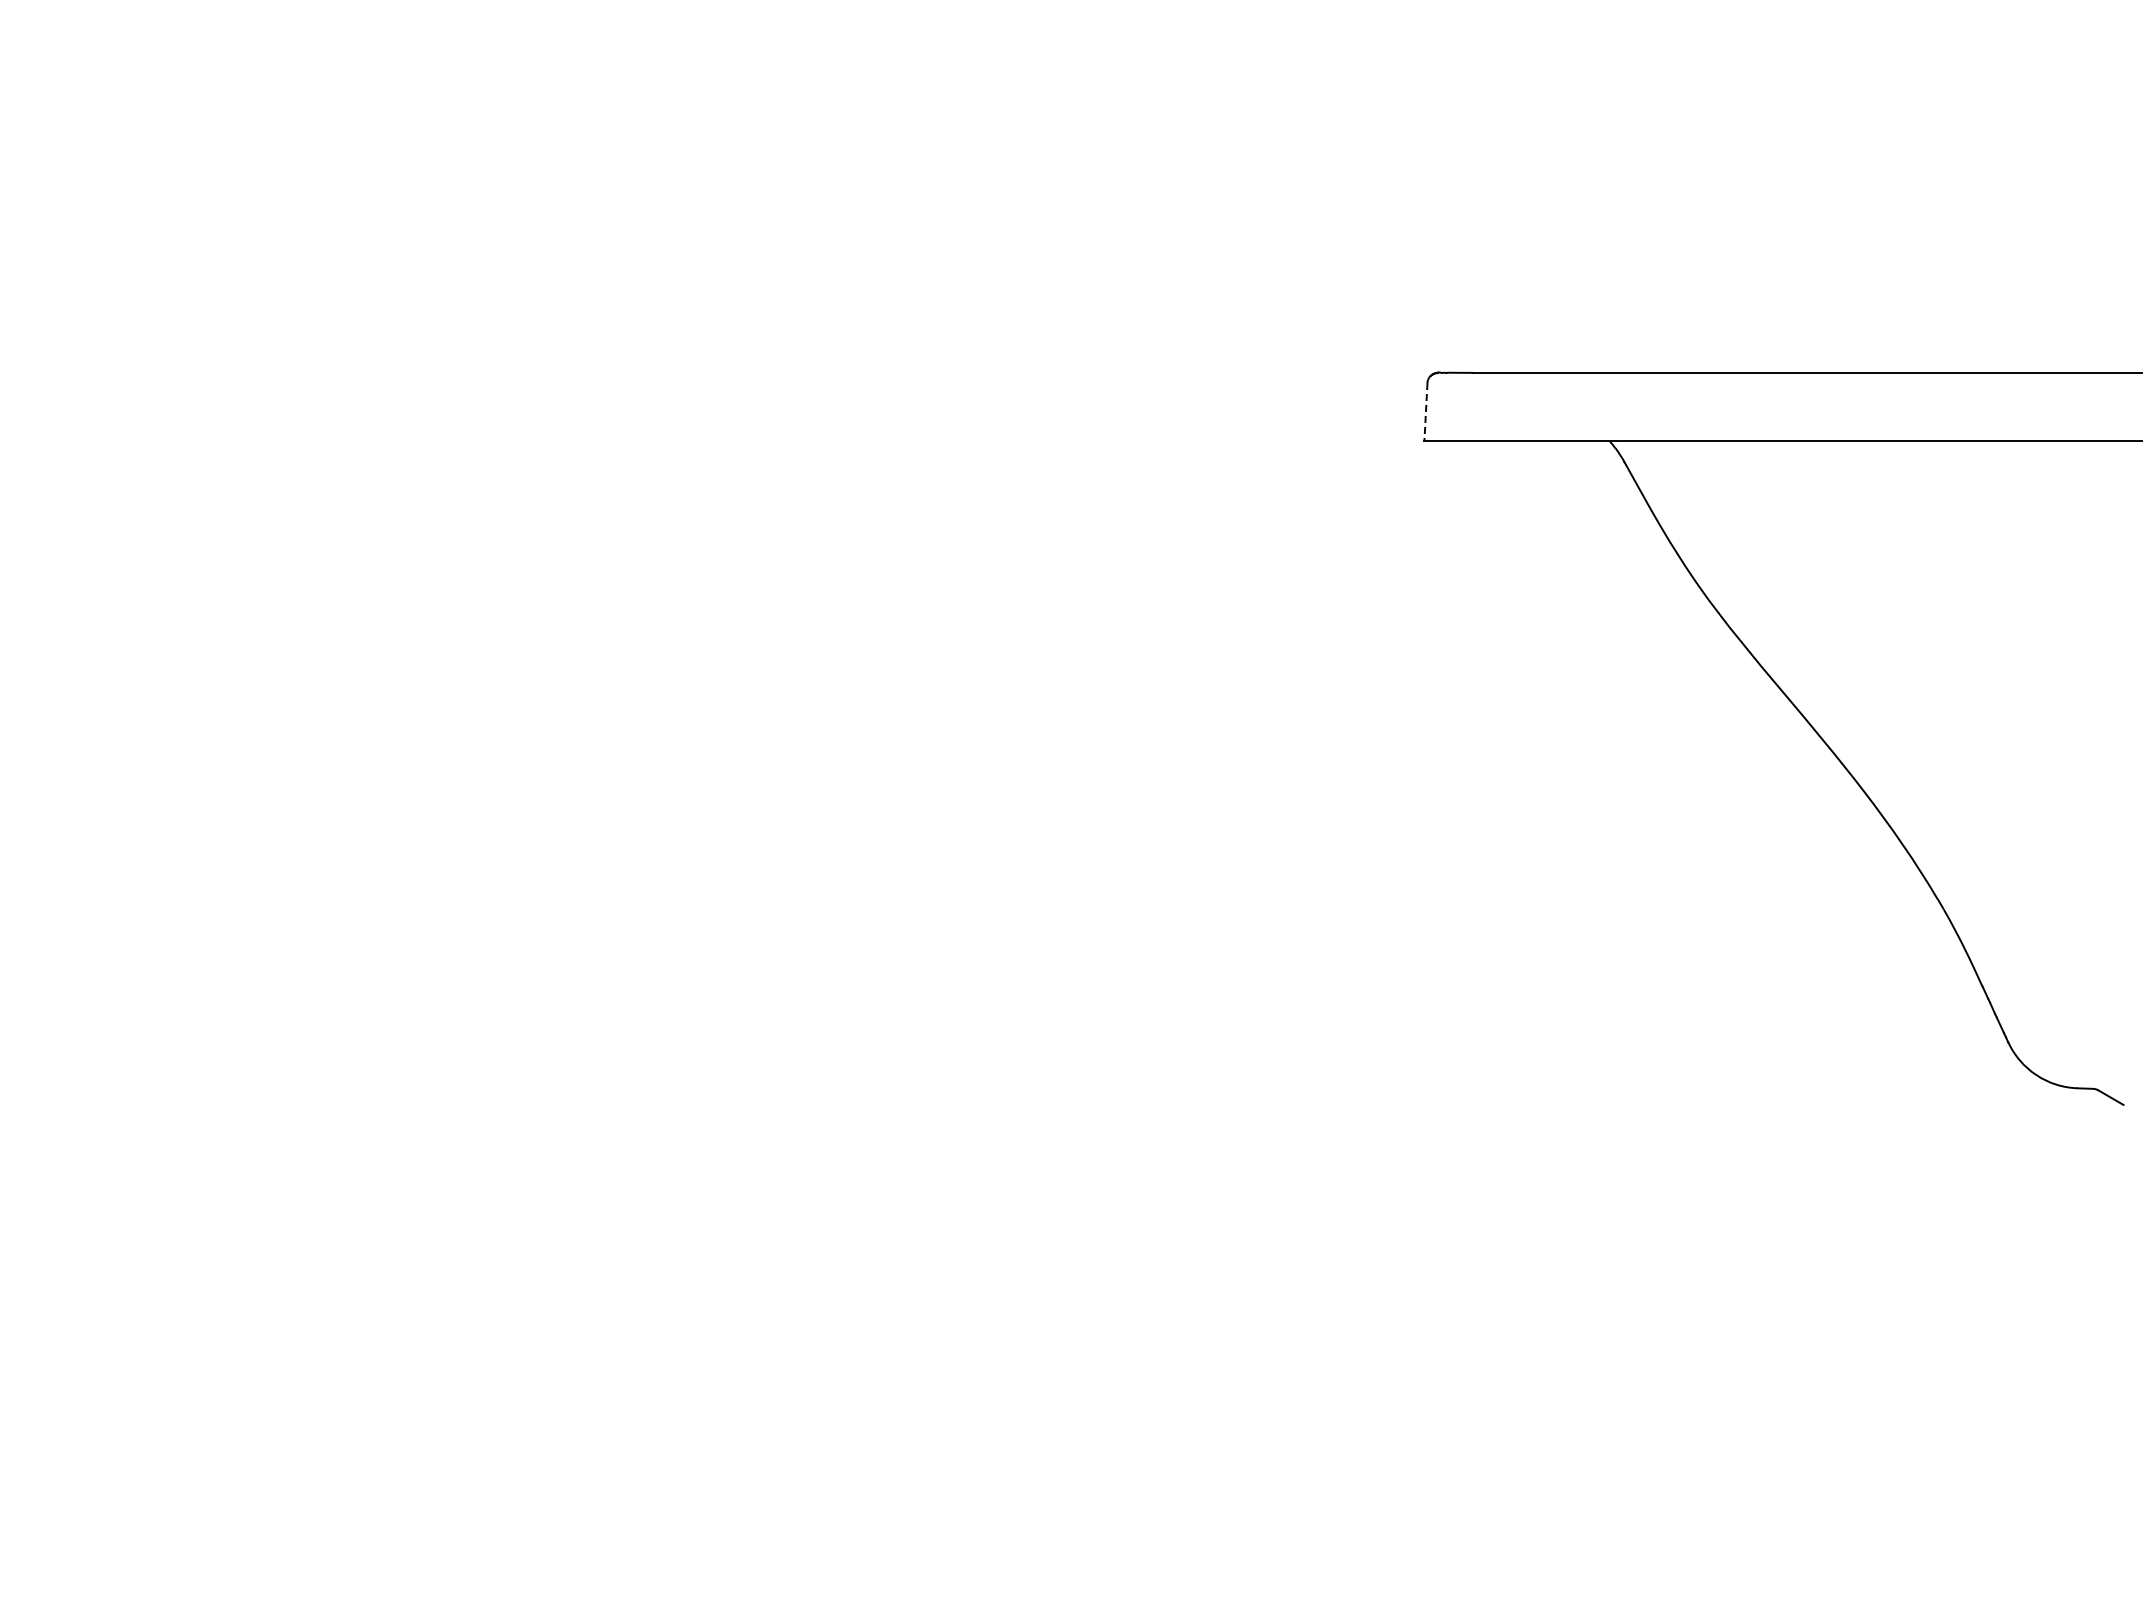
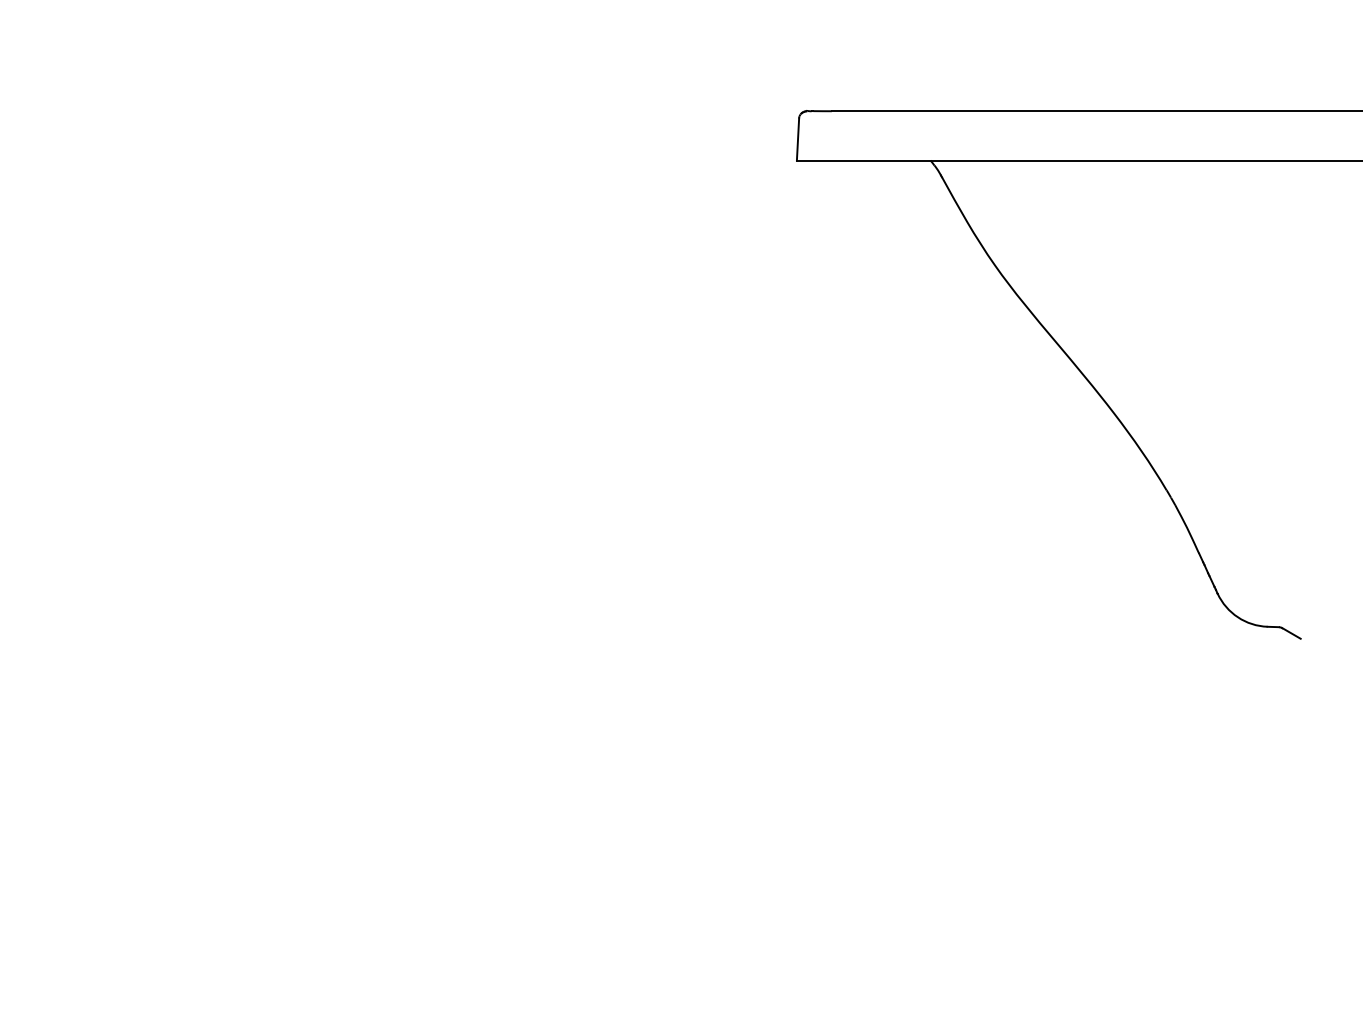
line: (1425, 412) -> (797, 139), dashed -> solid

